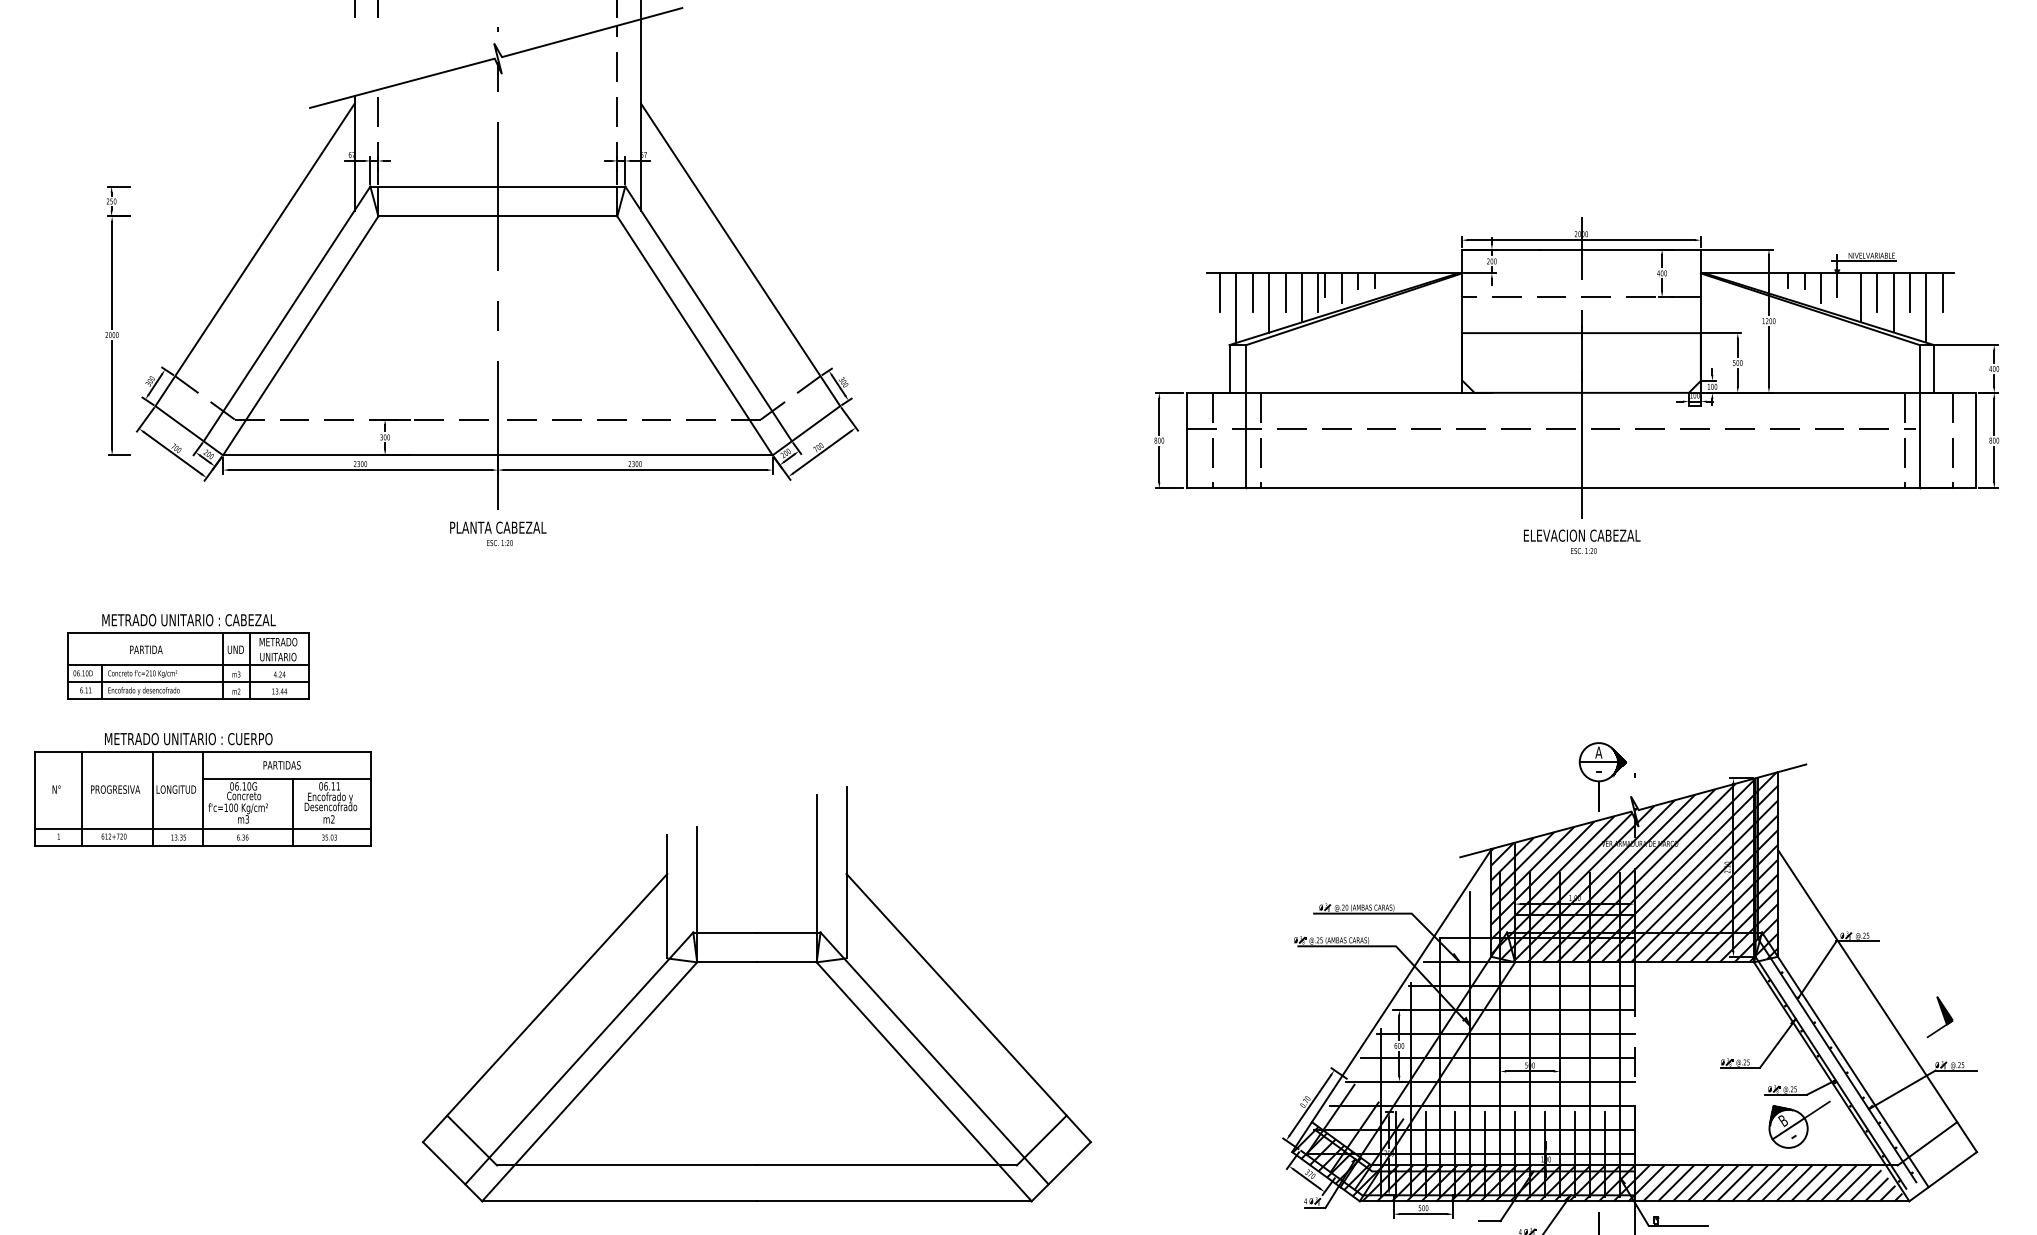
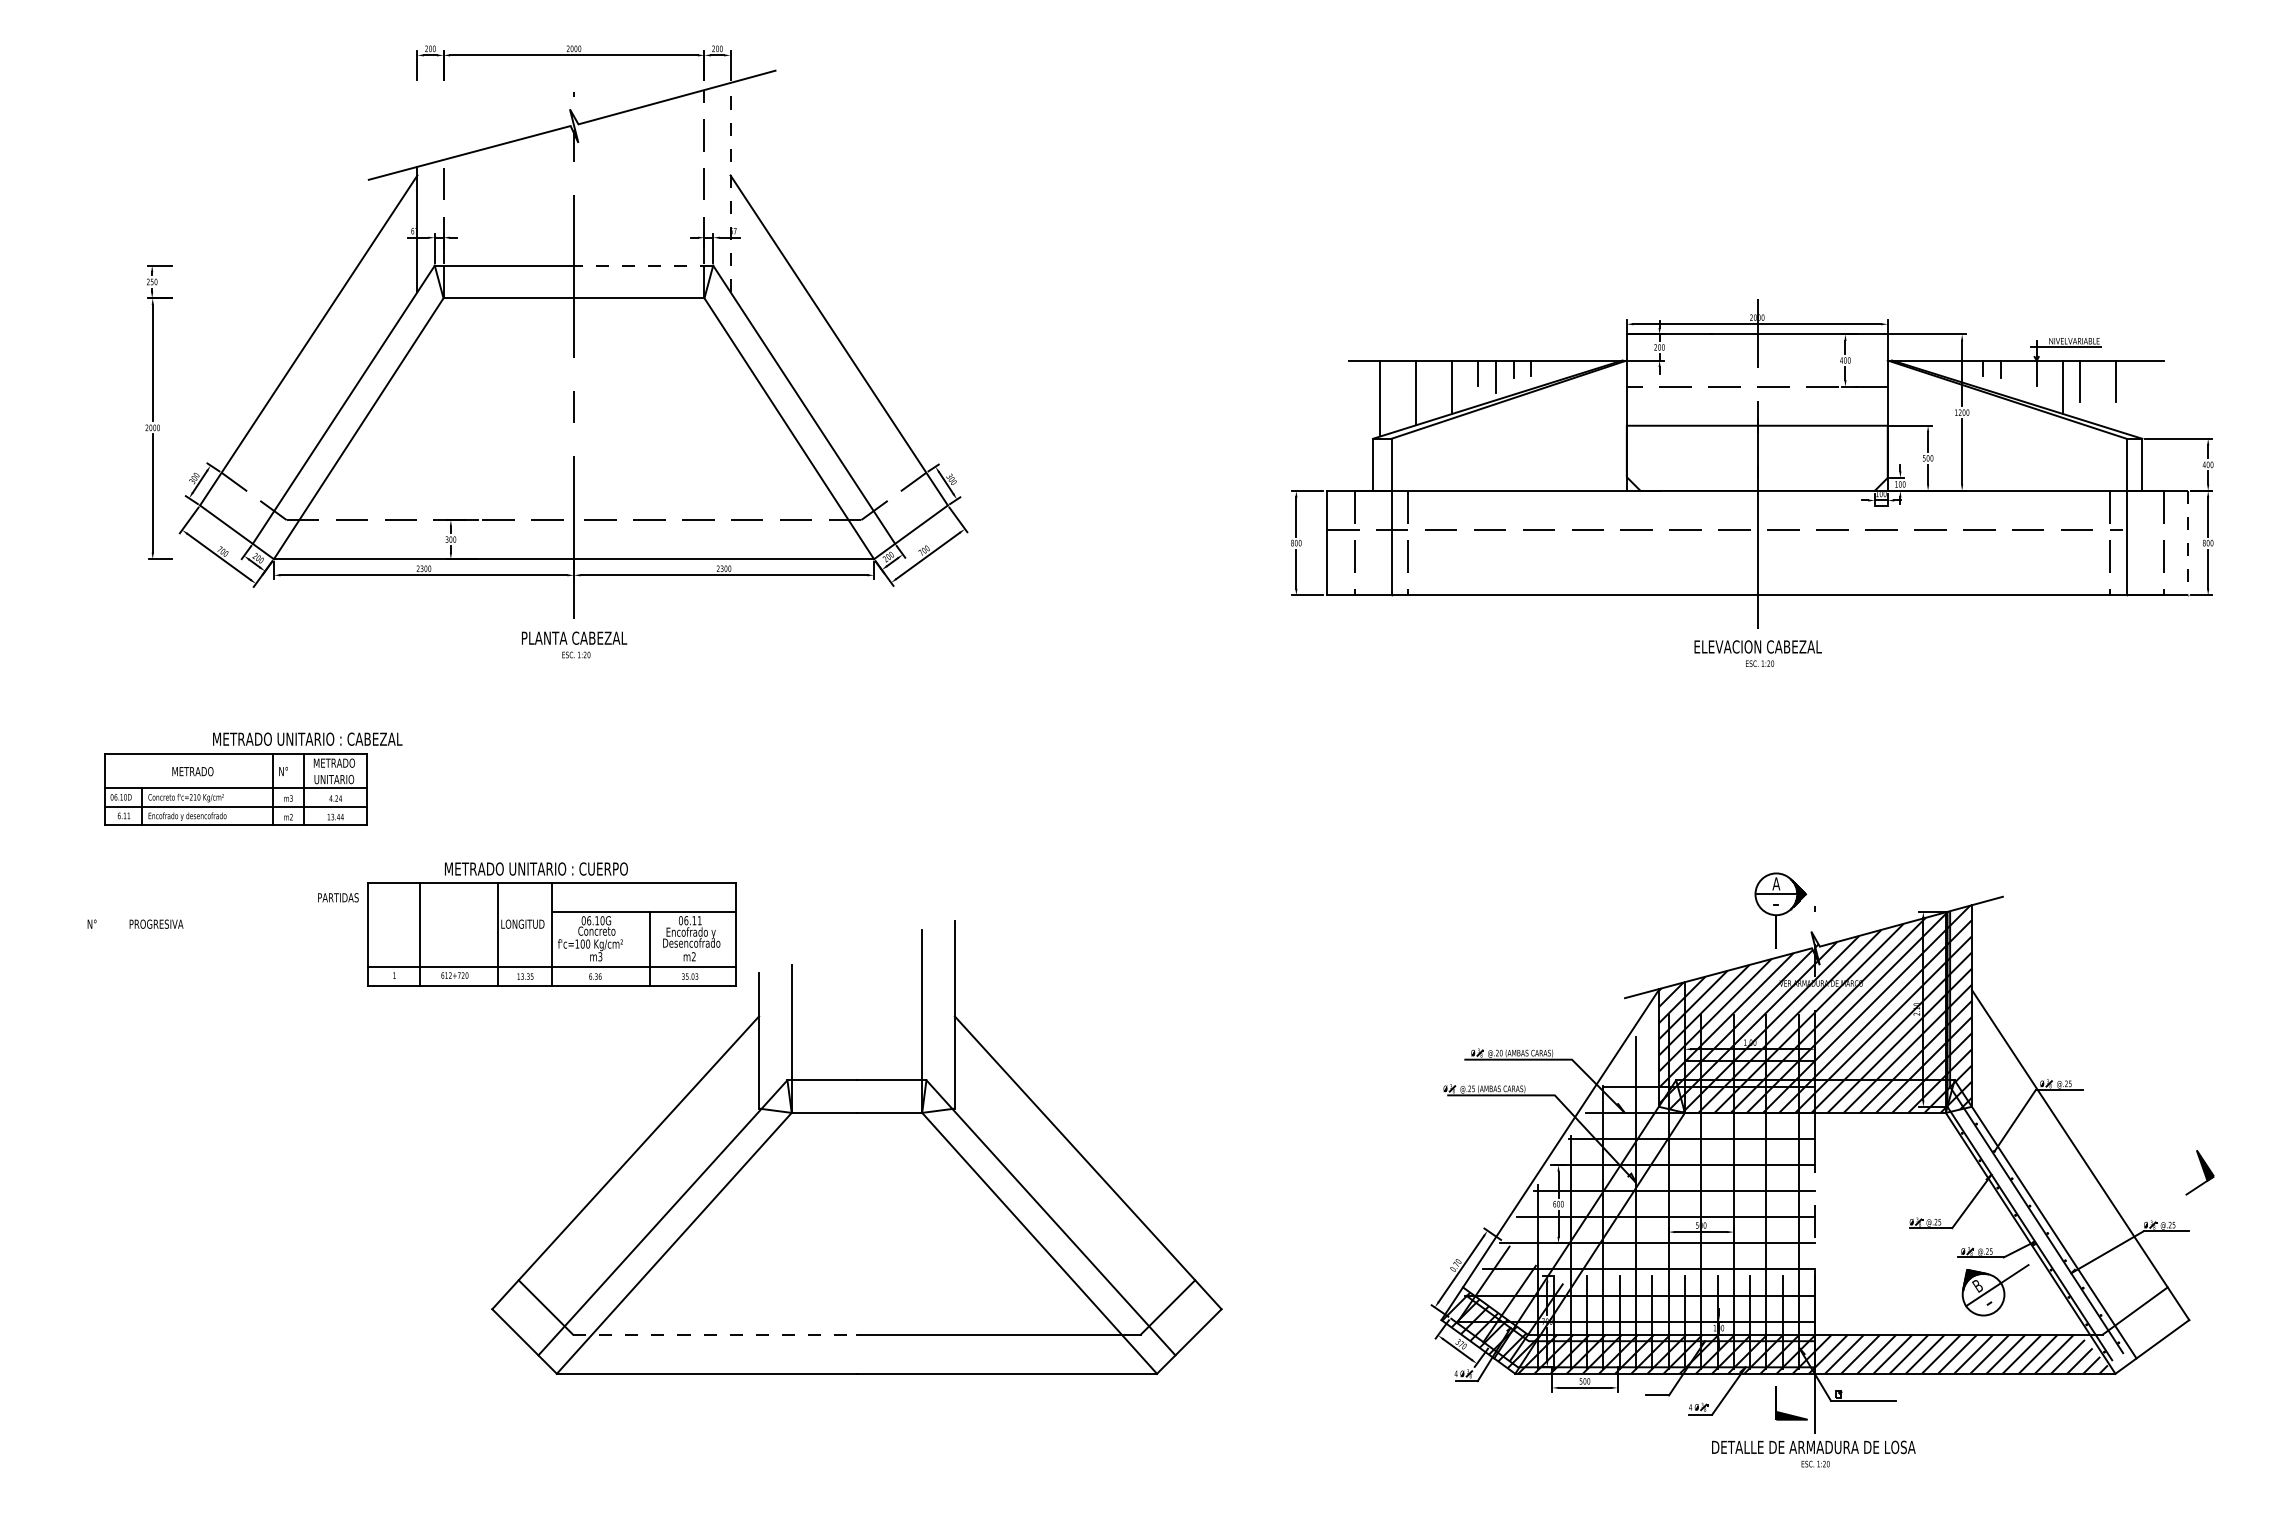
line: (641, 114) -> (730, 187), solid -> dashed
line: (561, 186) -> (643, 265), solid -> dashed
line: (1820, 288) -> (2018, 376), removed
line: (1219, 292) -> (1362, 381), removed
line: (1252, 292) -> (1398, 381), removed
line: (1285, 292) -> (1434, 381), removed
line: (1318, 292) -> (1470, 381), removed
line: (1943, 292) -> (2152, 381), removed
line: (1893, 302) -> (2098, 392), removed
line: (1926, 307) -> (2134, 397), removed
line: (1976, 440) -> (2188, 543), solid -> dashed
text: (188, 619) -> (307, 738), moved
text: (149, 649) -> (193, 771), PARTIDA -> METRADO
text: (235, 649) -> (287, 771), UND -> N°
part: (202, 789) -> (551, 924), moved
part: (1939, 1016) -> (2199, 1172), moved
line: (627, 1165) -> (715, 1334), solid -> dashed

